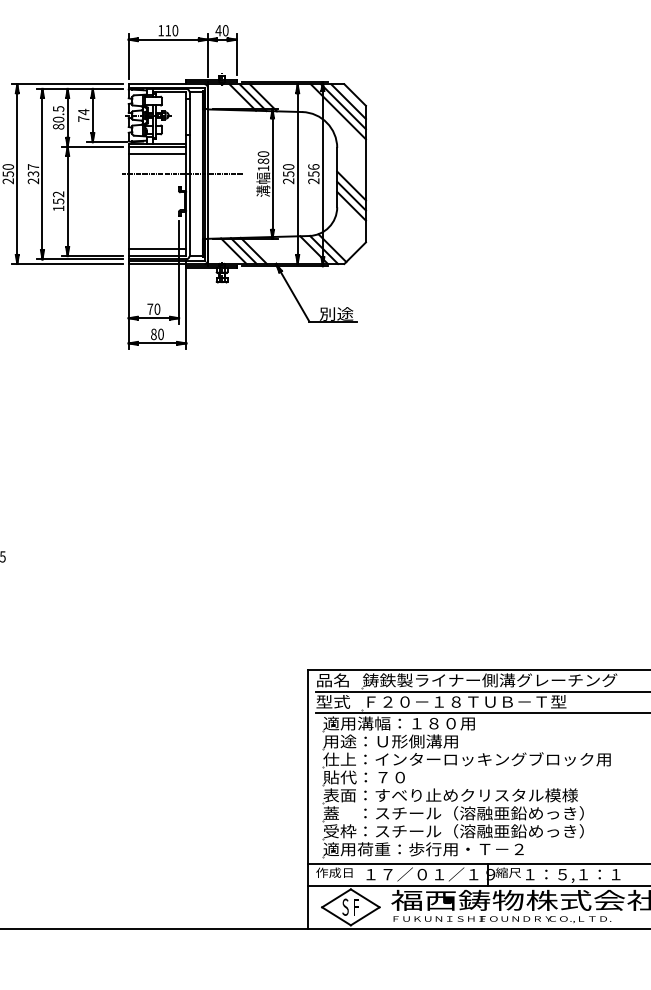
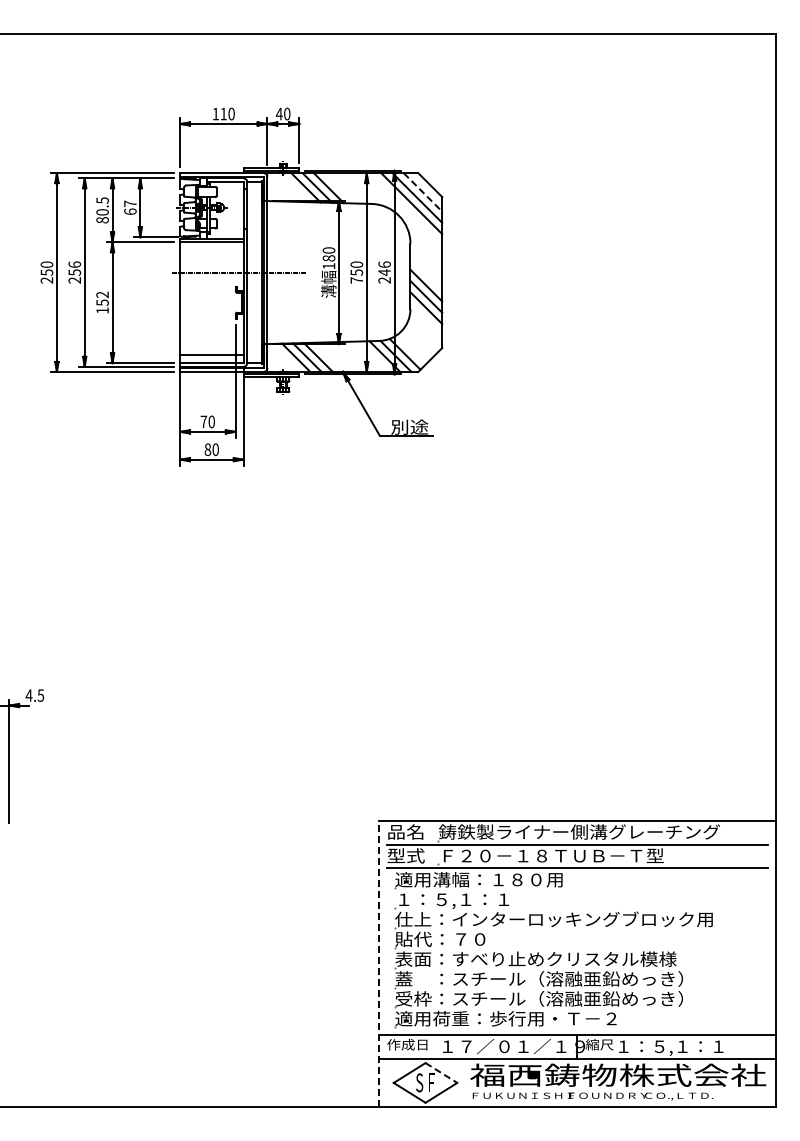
line: (349, 101) -> (423, 192), solid -> dashed
text: (83, 115) -> (130, 207), 74 -> 67
line: (157, 154) -> (211, 250), removed
text: (33, 170) -> (74, 268), 237 -> 256
text: (313, 174) -> (384, 272), 256 -> 246
text: (288, 181) -> (356, 280), 250 -> 750
text: (390, 741) -> (469, 899), 用途：Ｕ形側溝用 -> １：５,１：１
line: (308, 799) -> (378, 963), solid -> dashed
line: (365, 898) -> (441, 1073), solid -> dashed

